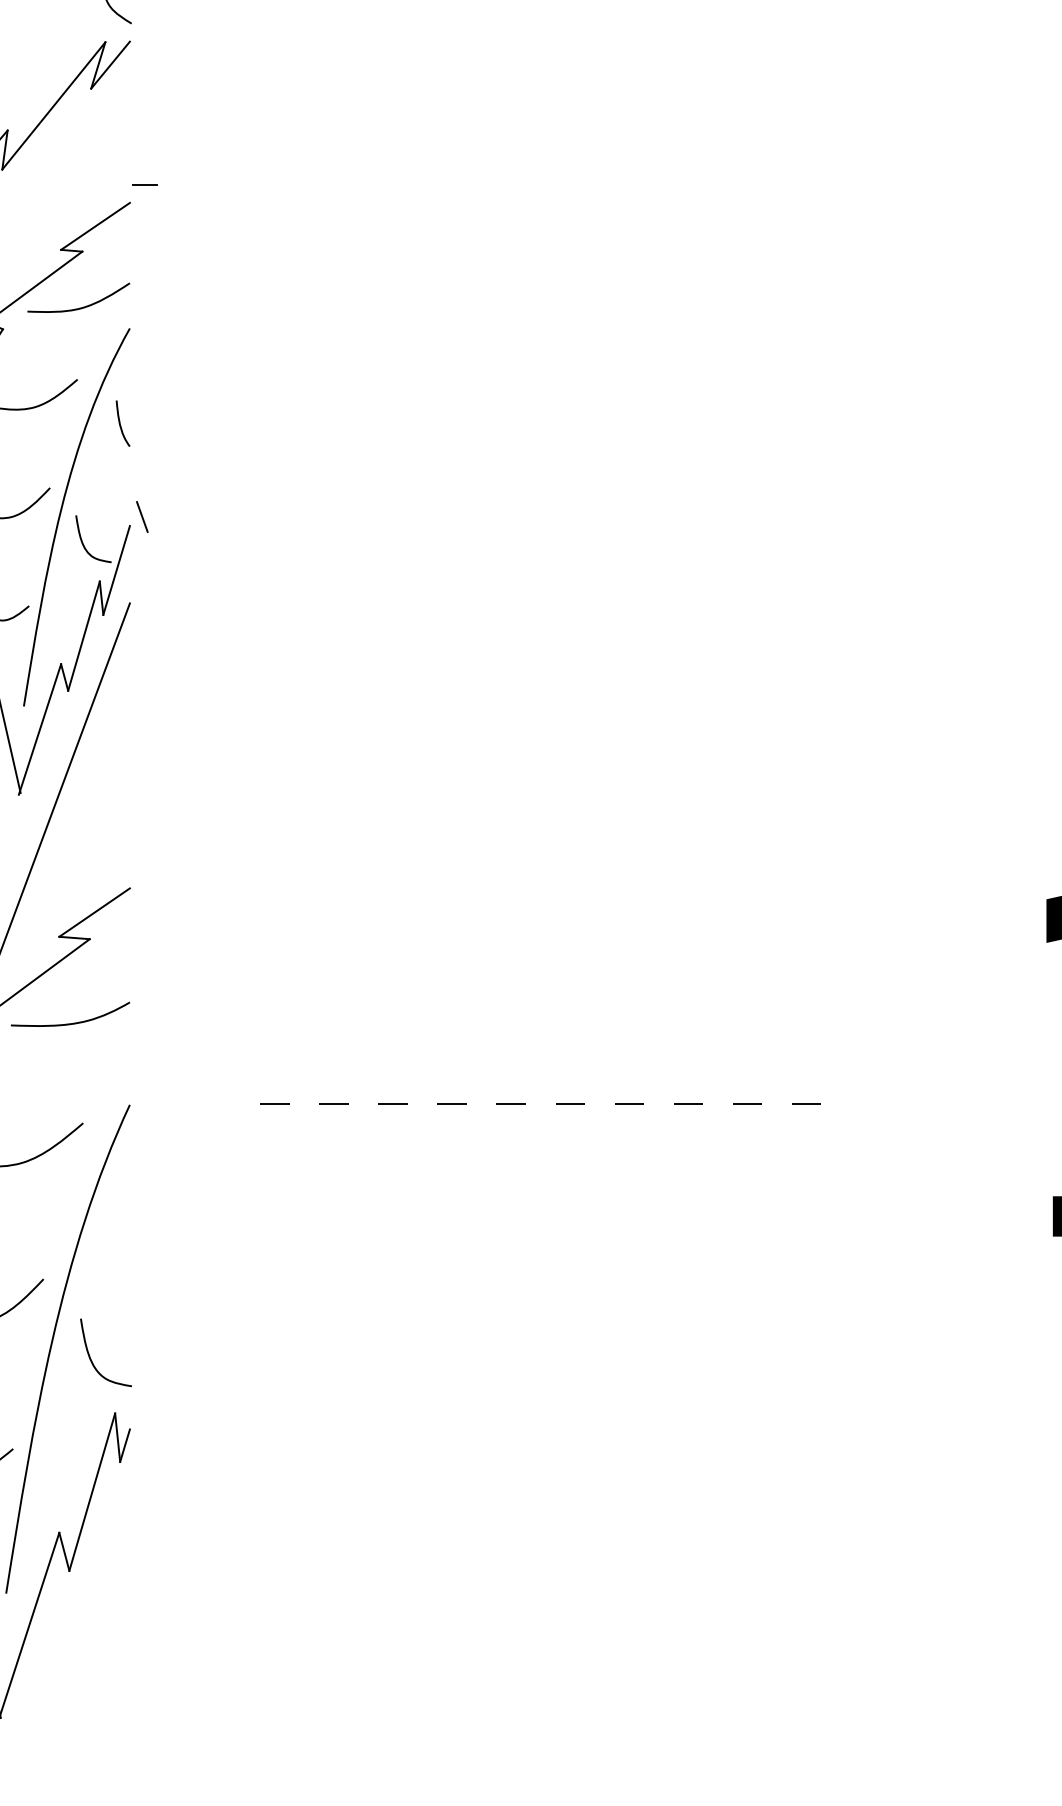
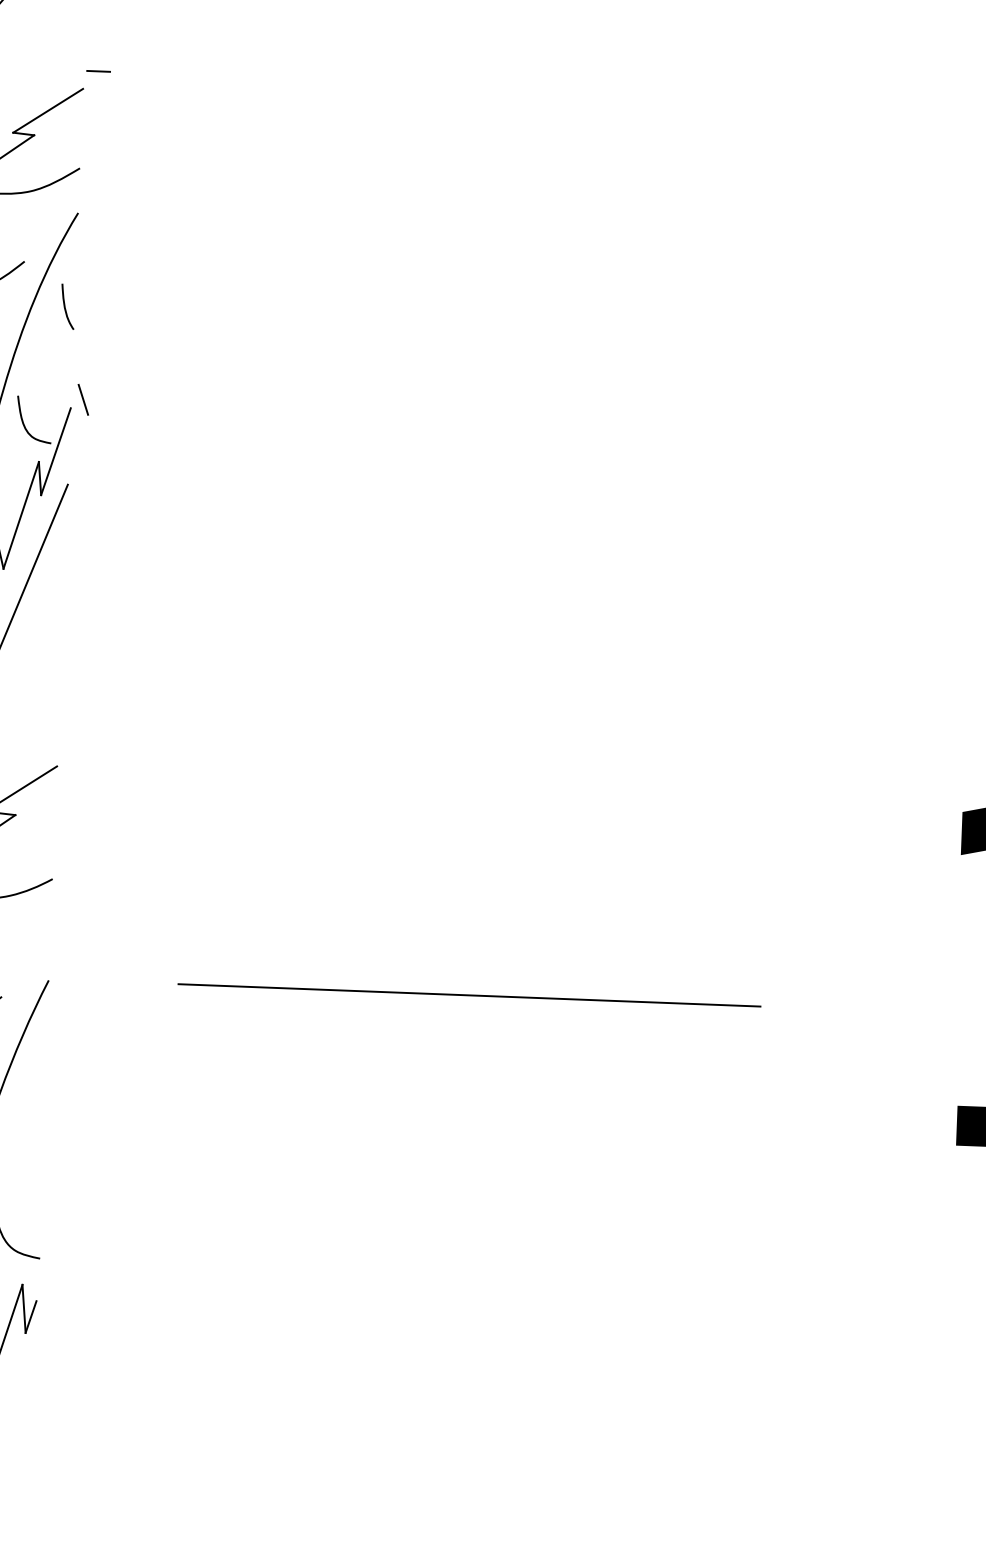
line: (556, 1103) -> (470, 995), dashed -> solid

